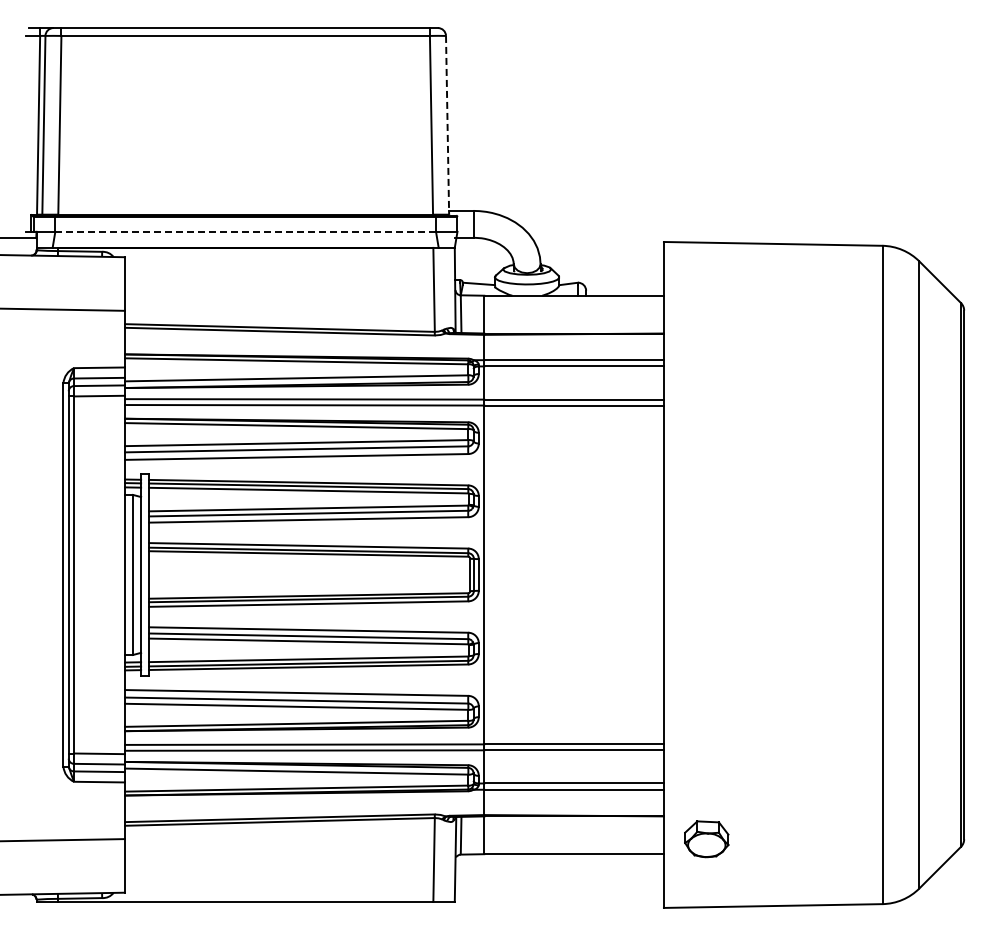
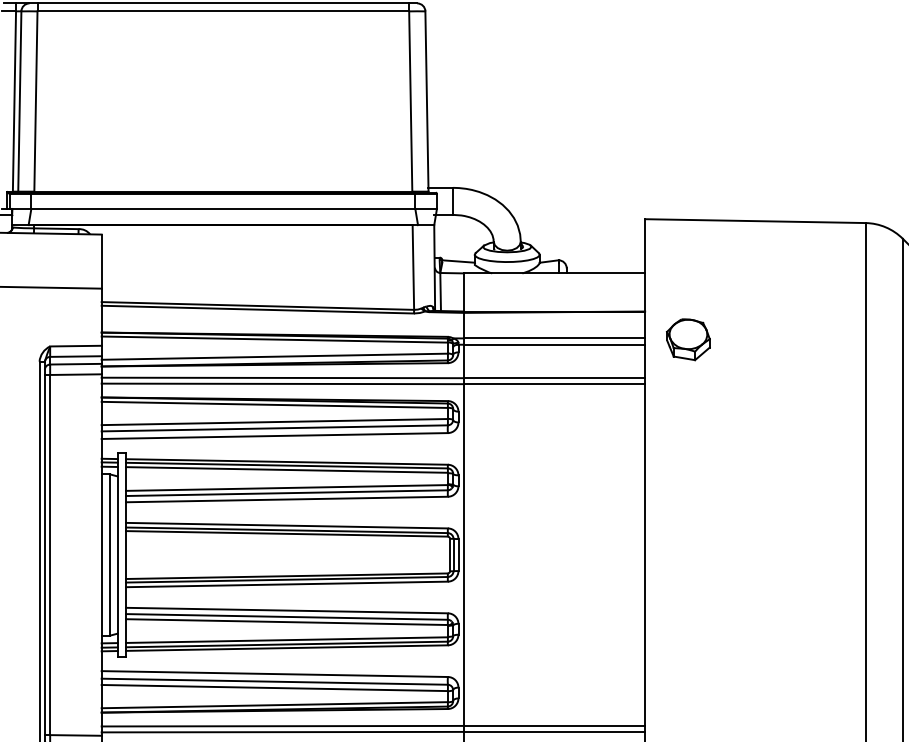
line: (447, 125) -> (426, 101), dashed -> solid
line: (245, 231) -> (223, 208), dashed -> solid
part: (706, 361) -> (688, 339), added

